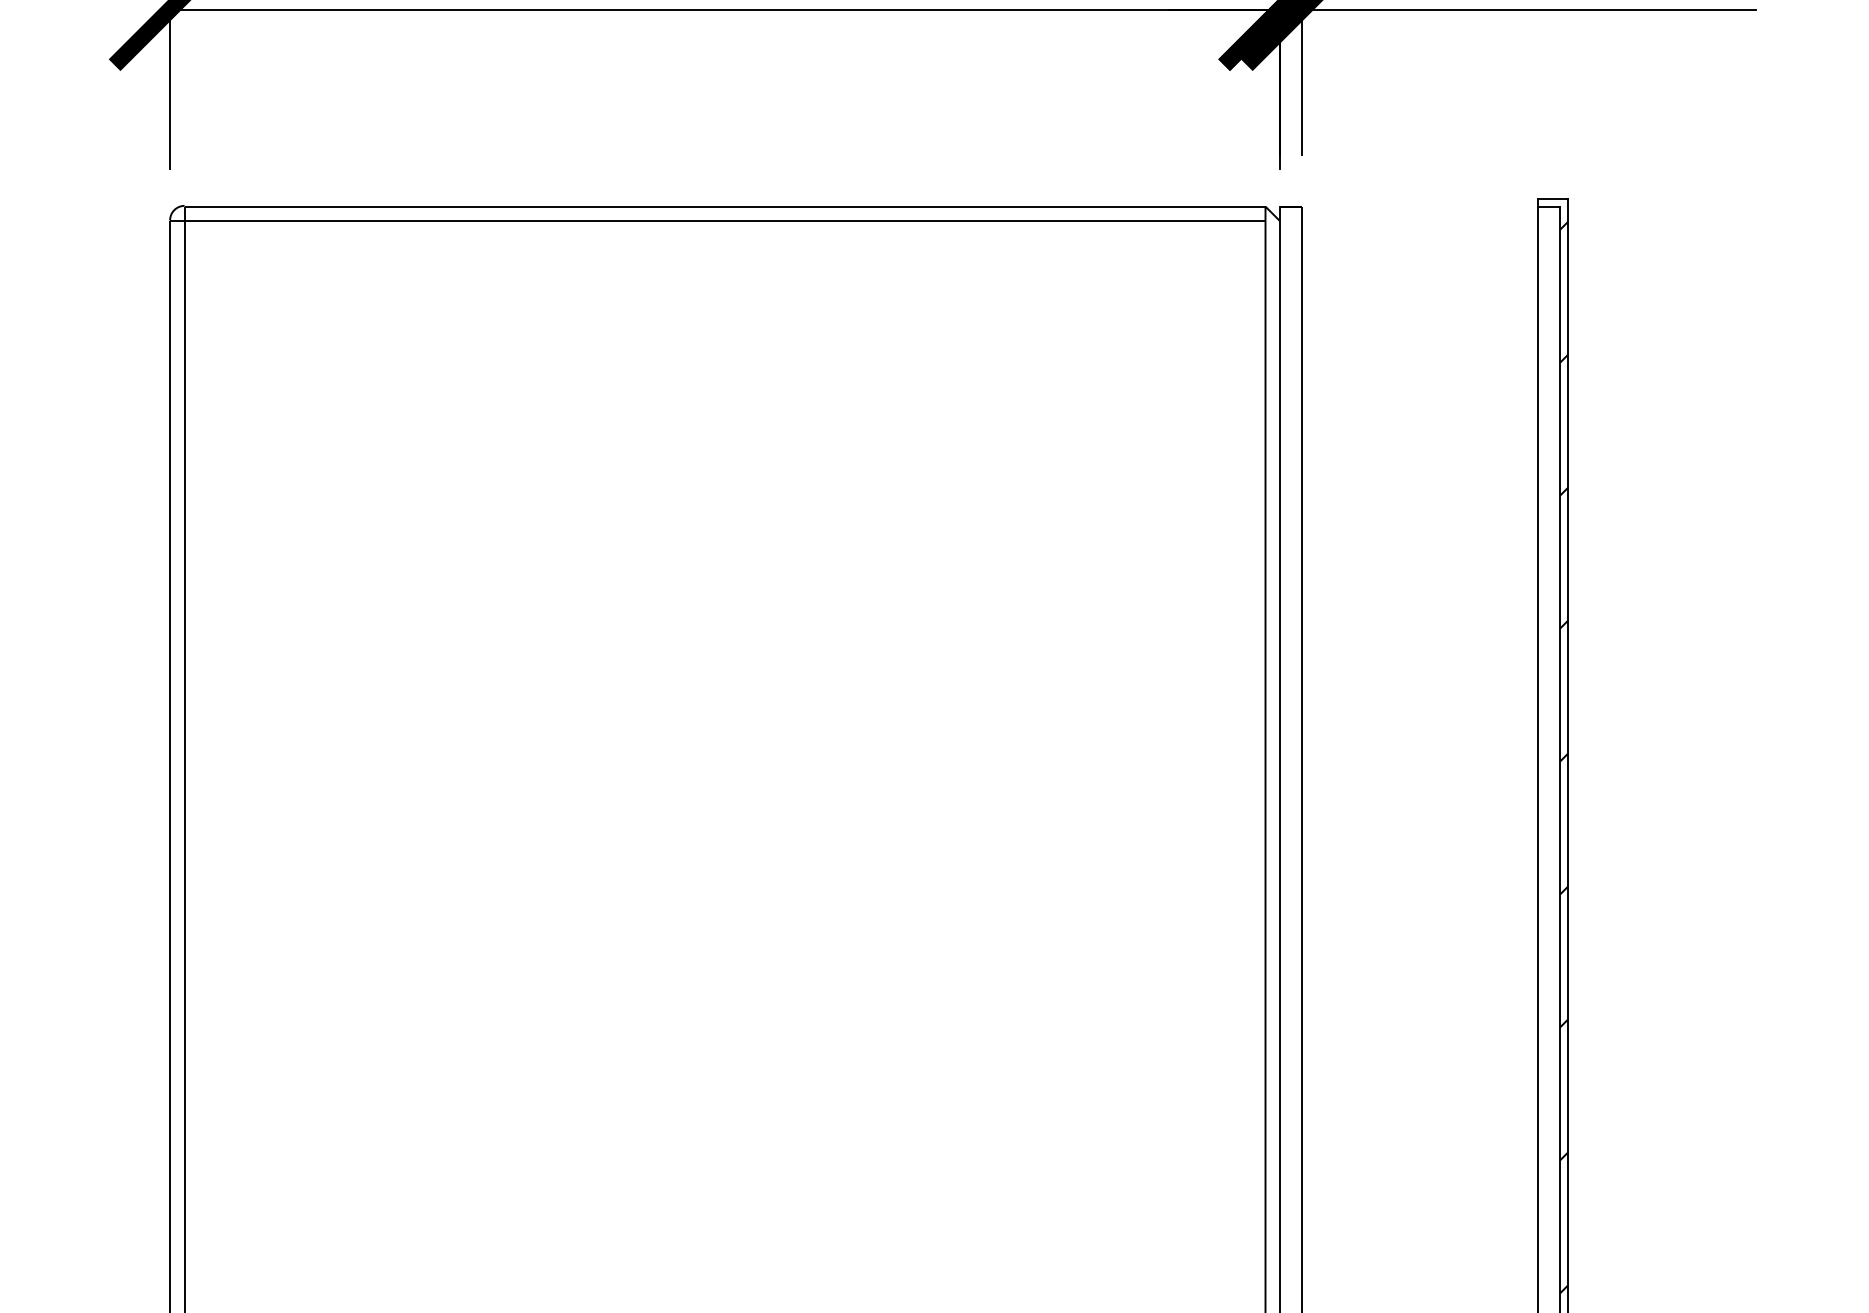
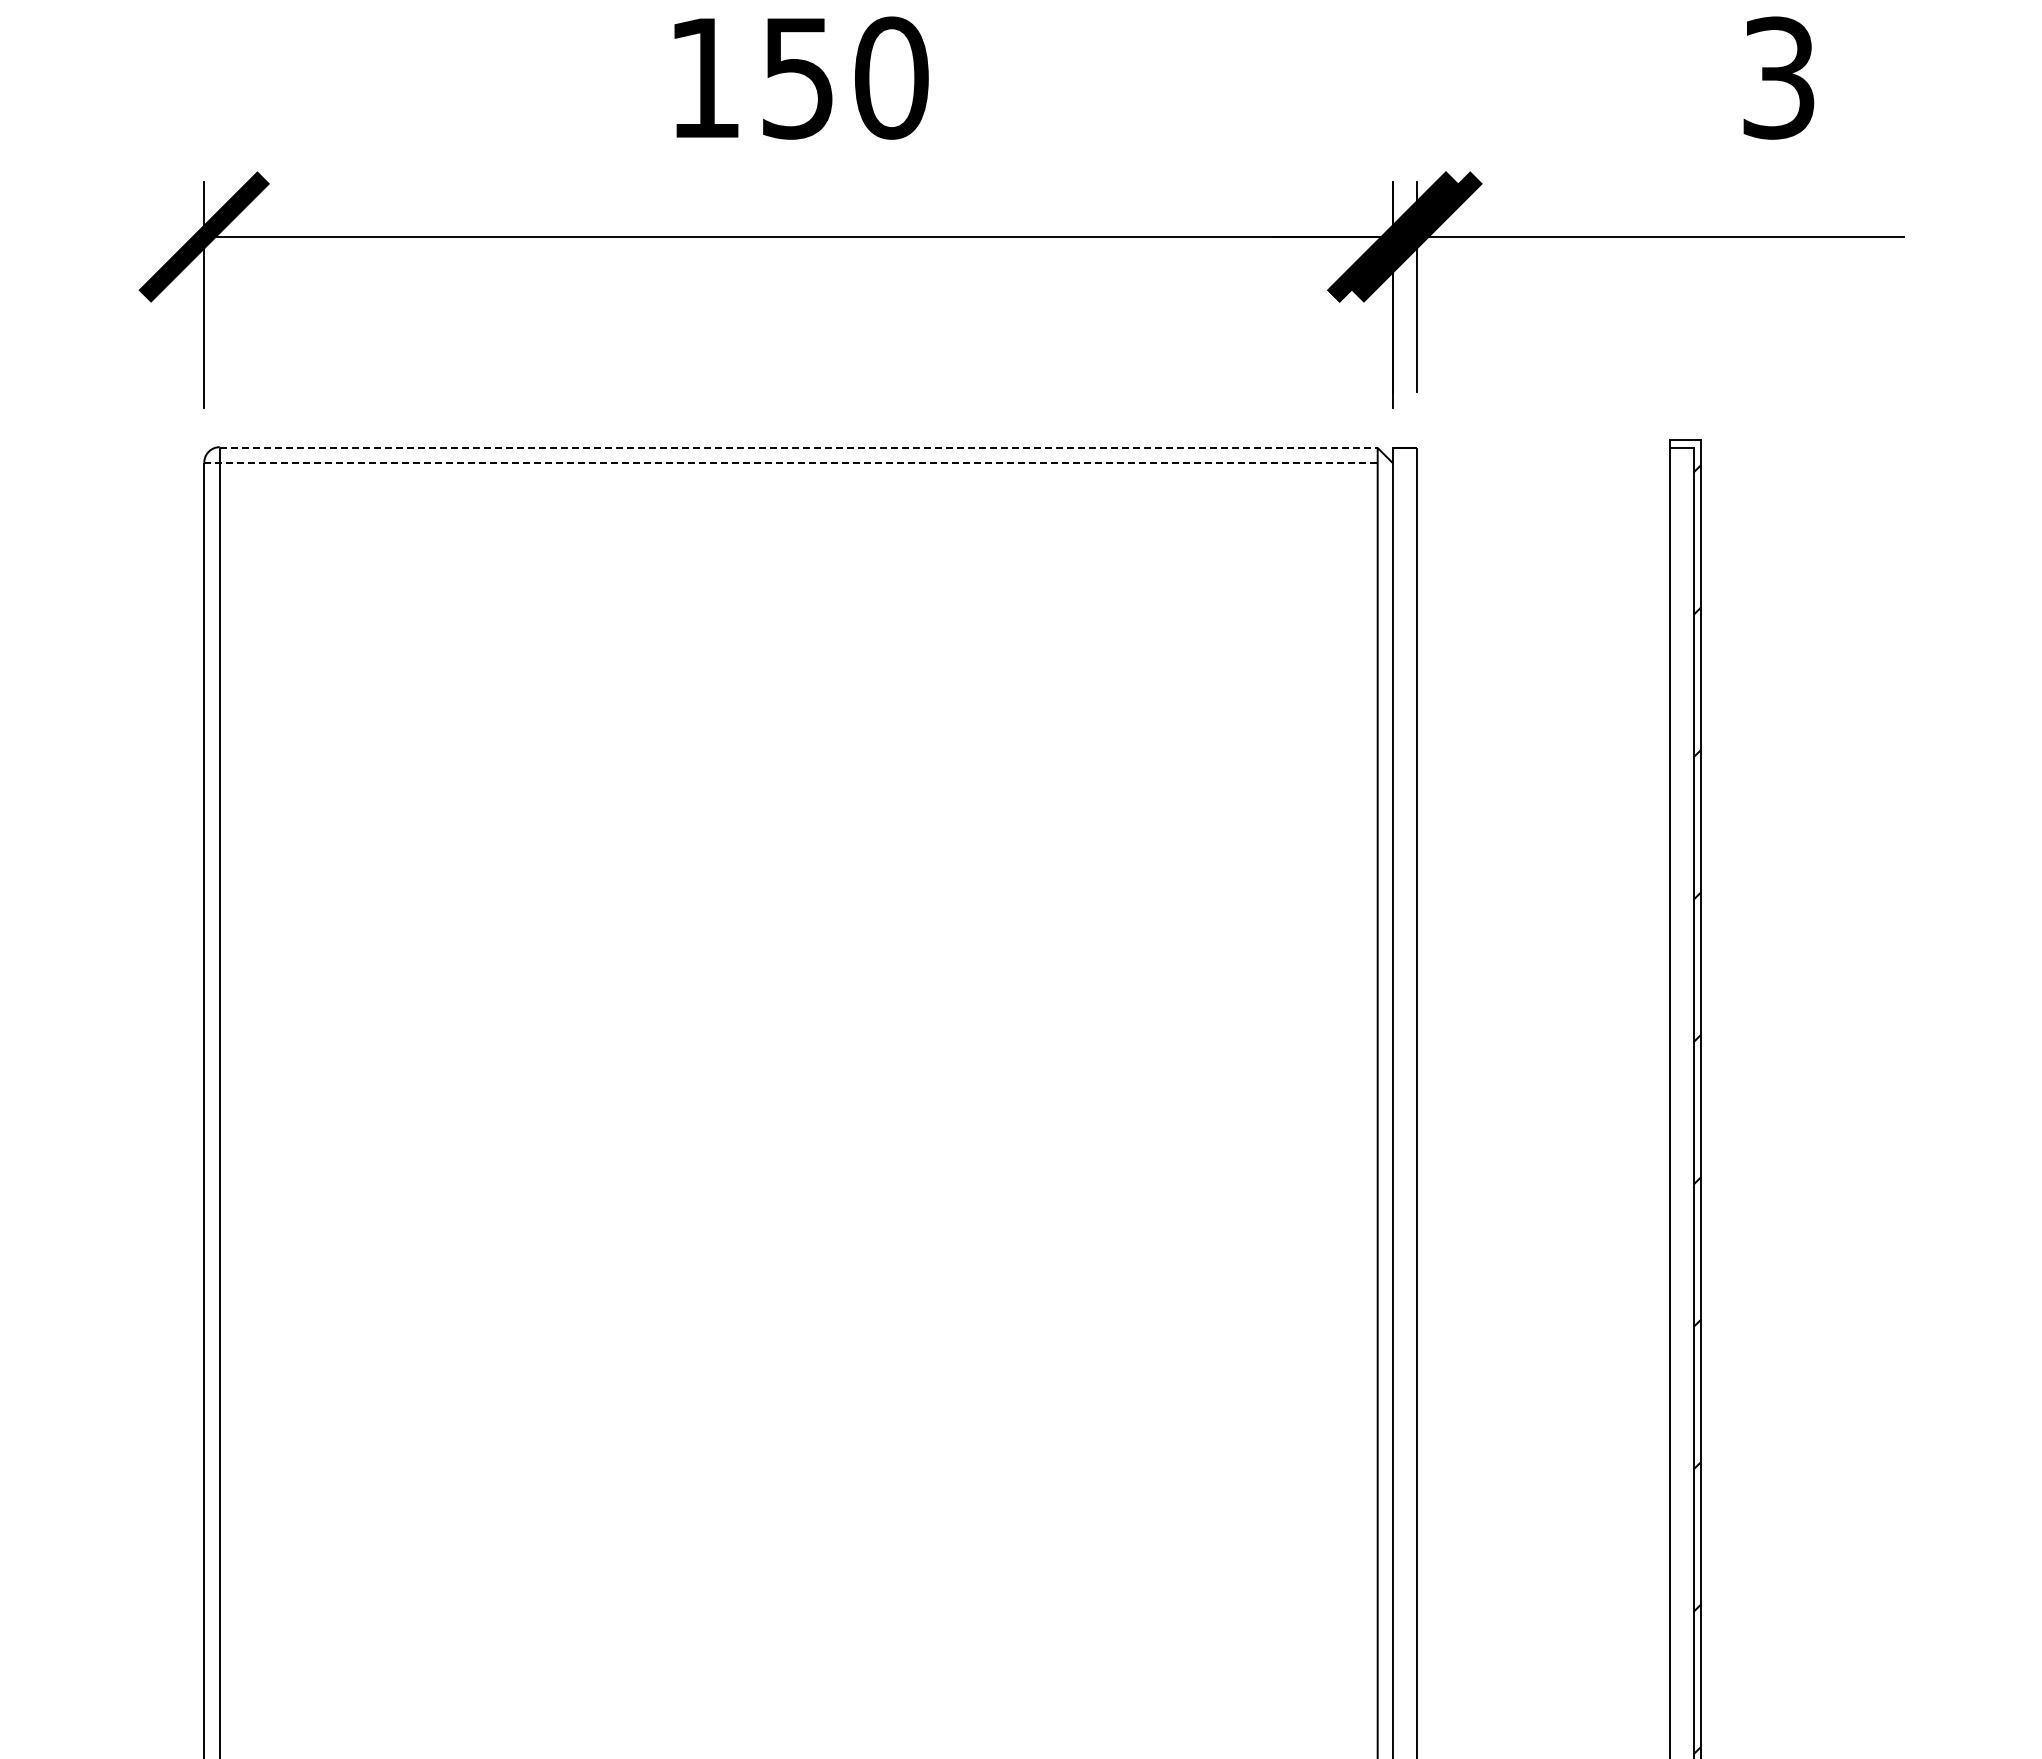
line: (724, 206) -> (798, 447), solid -> dashed
line: (717, 221) -> (790, 463), solid -> dashed

